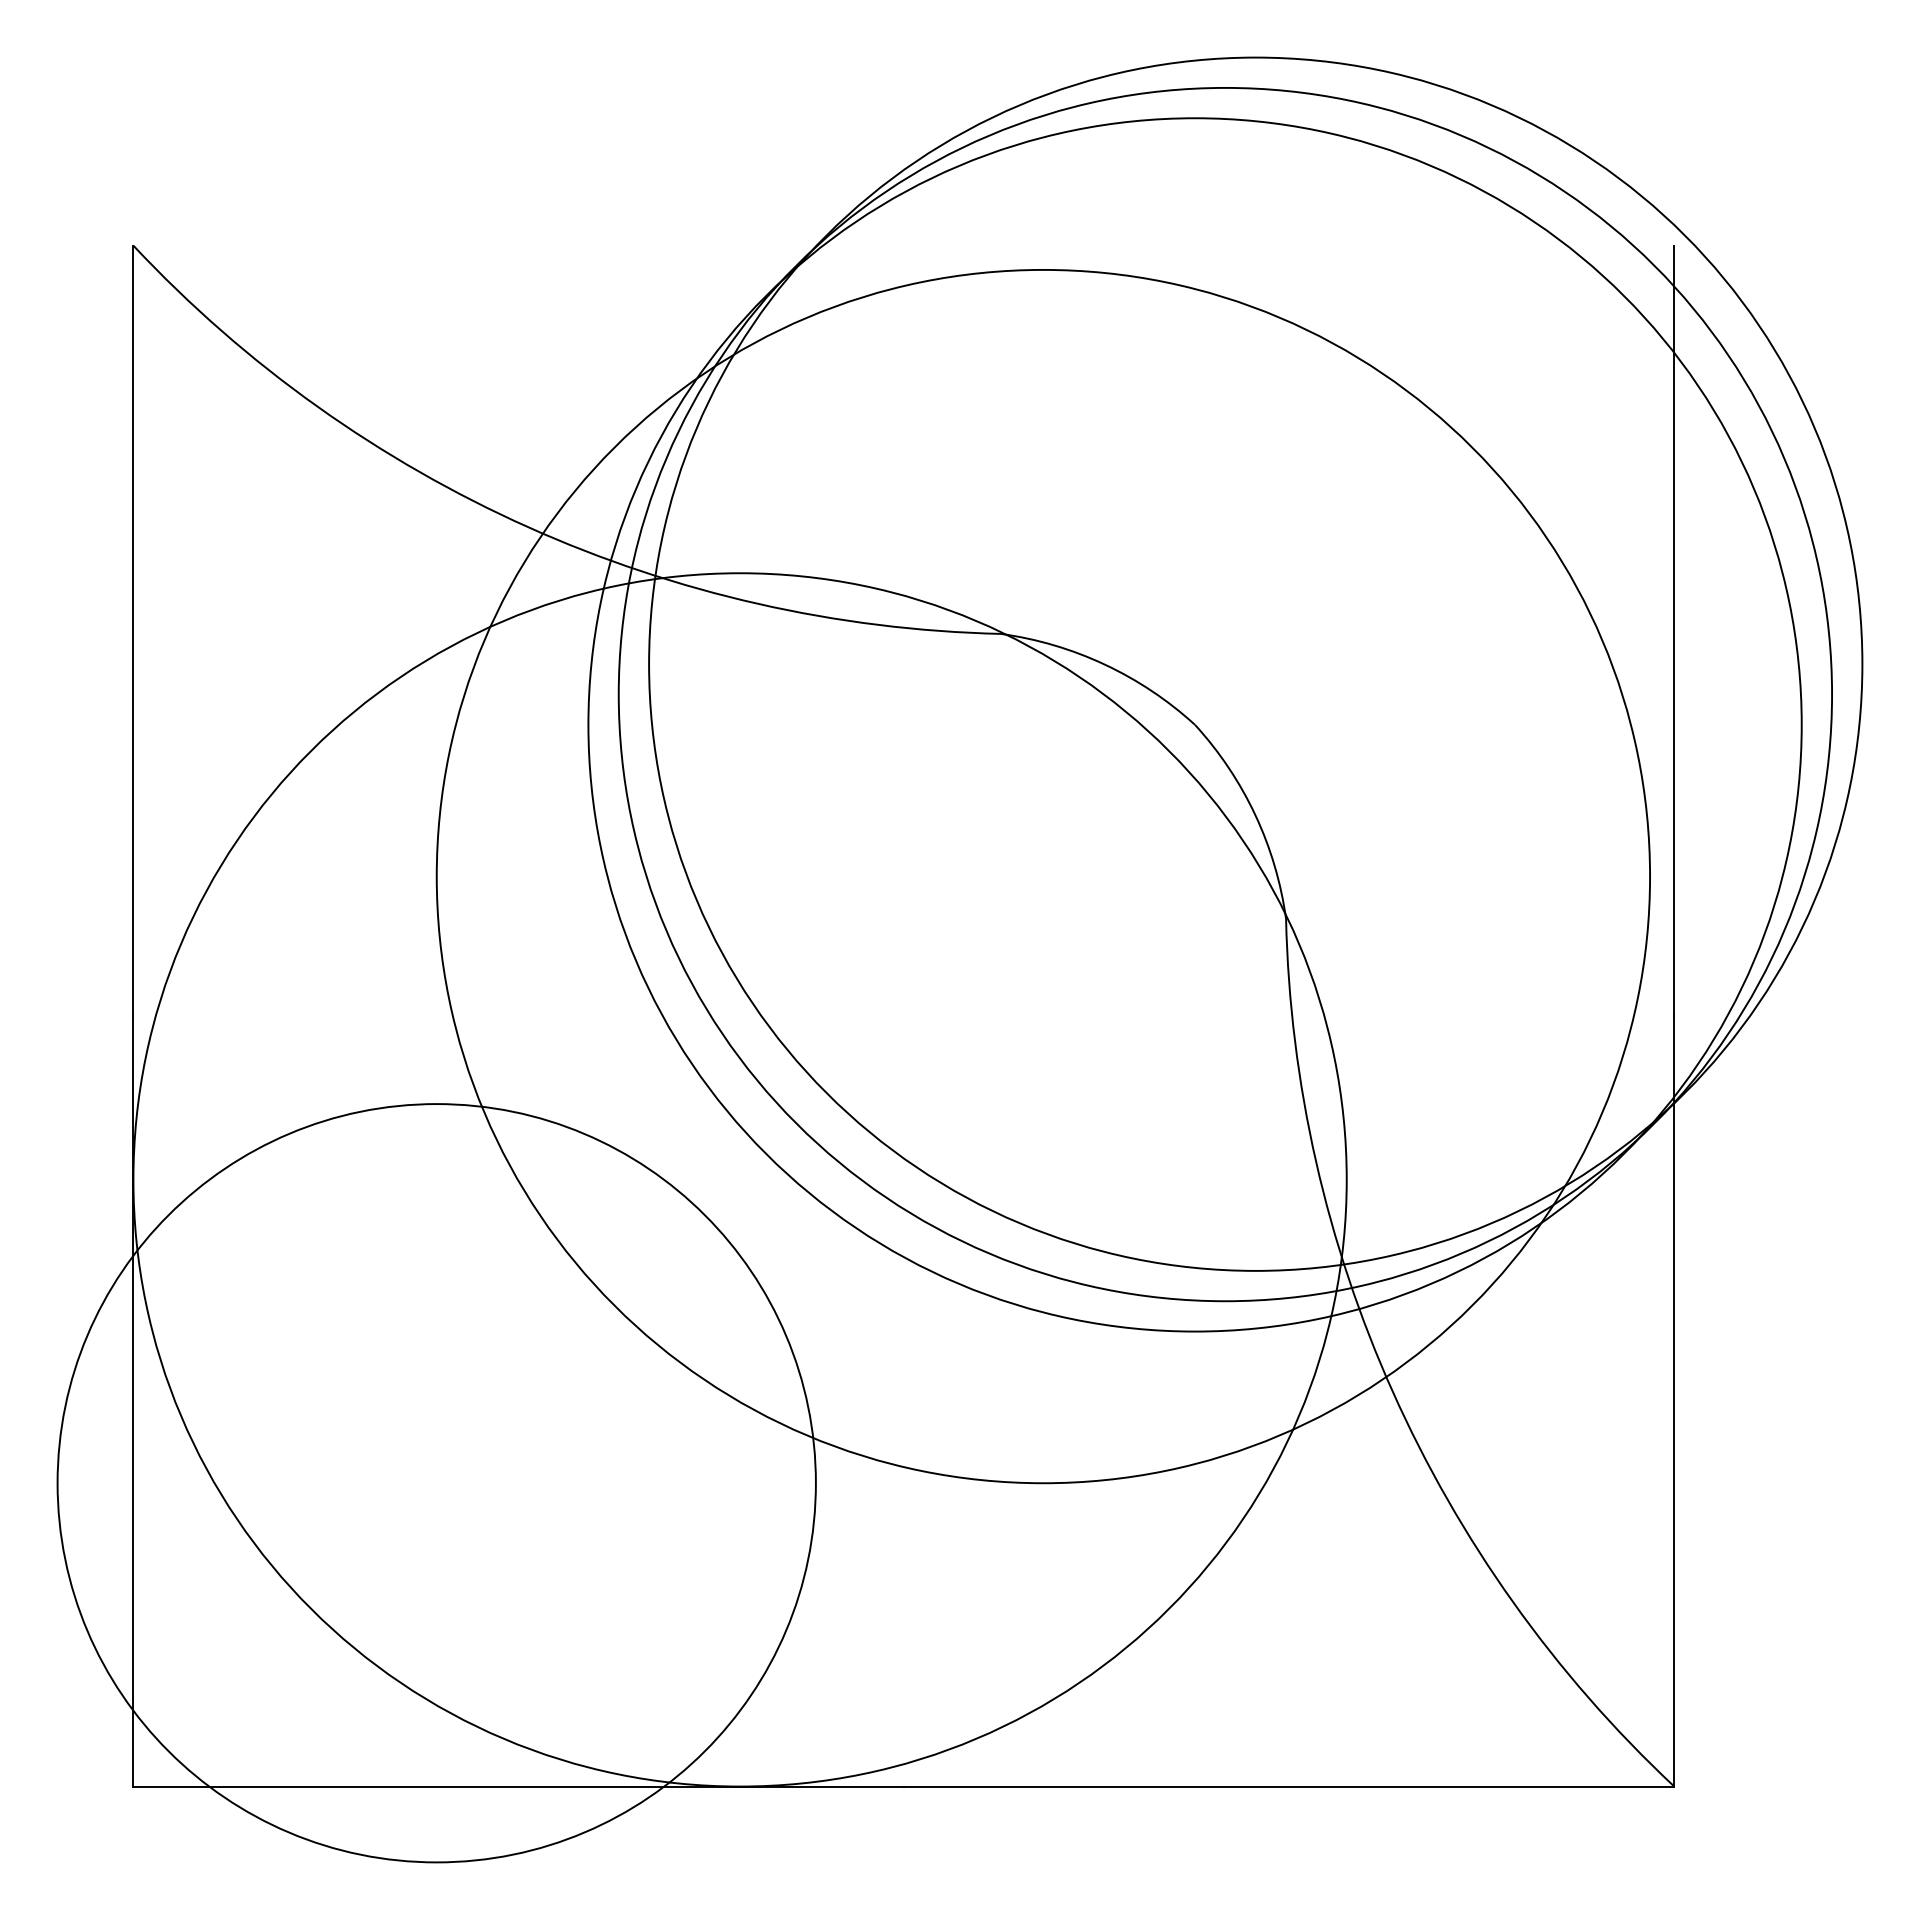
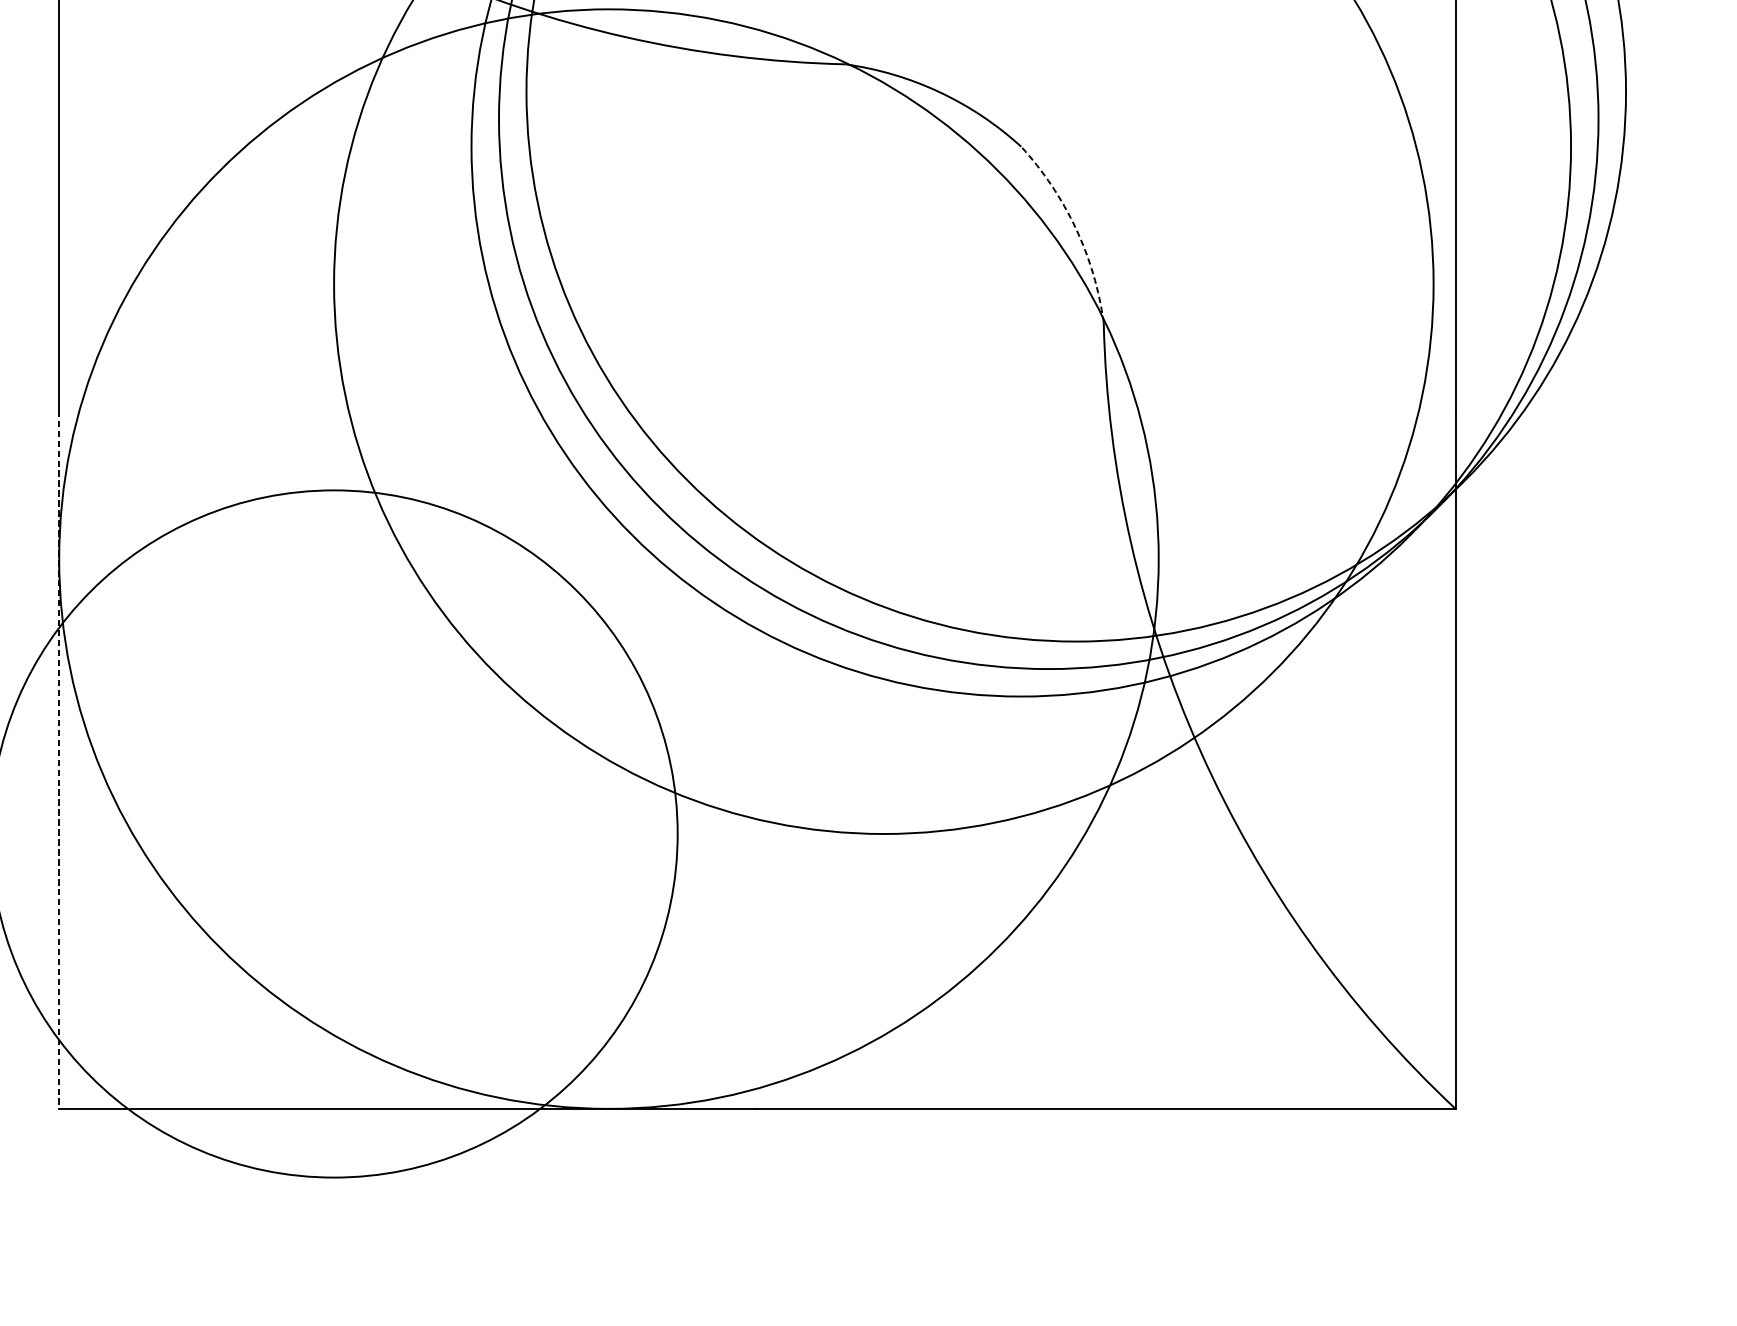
arc: (1255, 815) -> (1076, 228), solid -> dashed
line: (133, 1401) -> (59, 759), solid -> dashed

